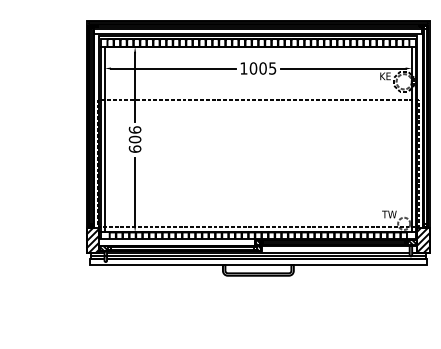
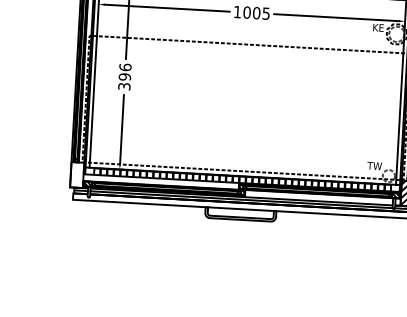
text: (134, 144) -> (124, 81), 606 -> 396
hatch: (92, 239) -> (76, 174), removed

